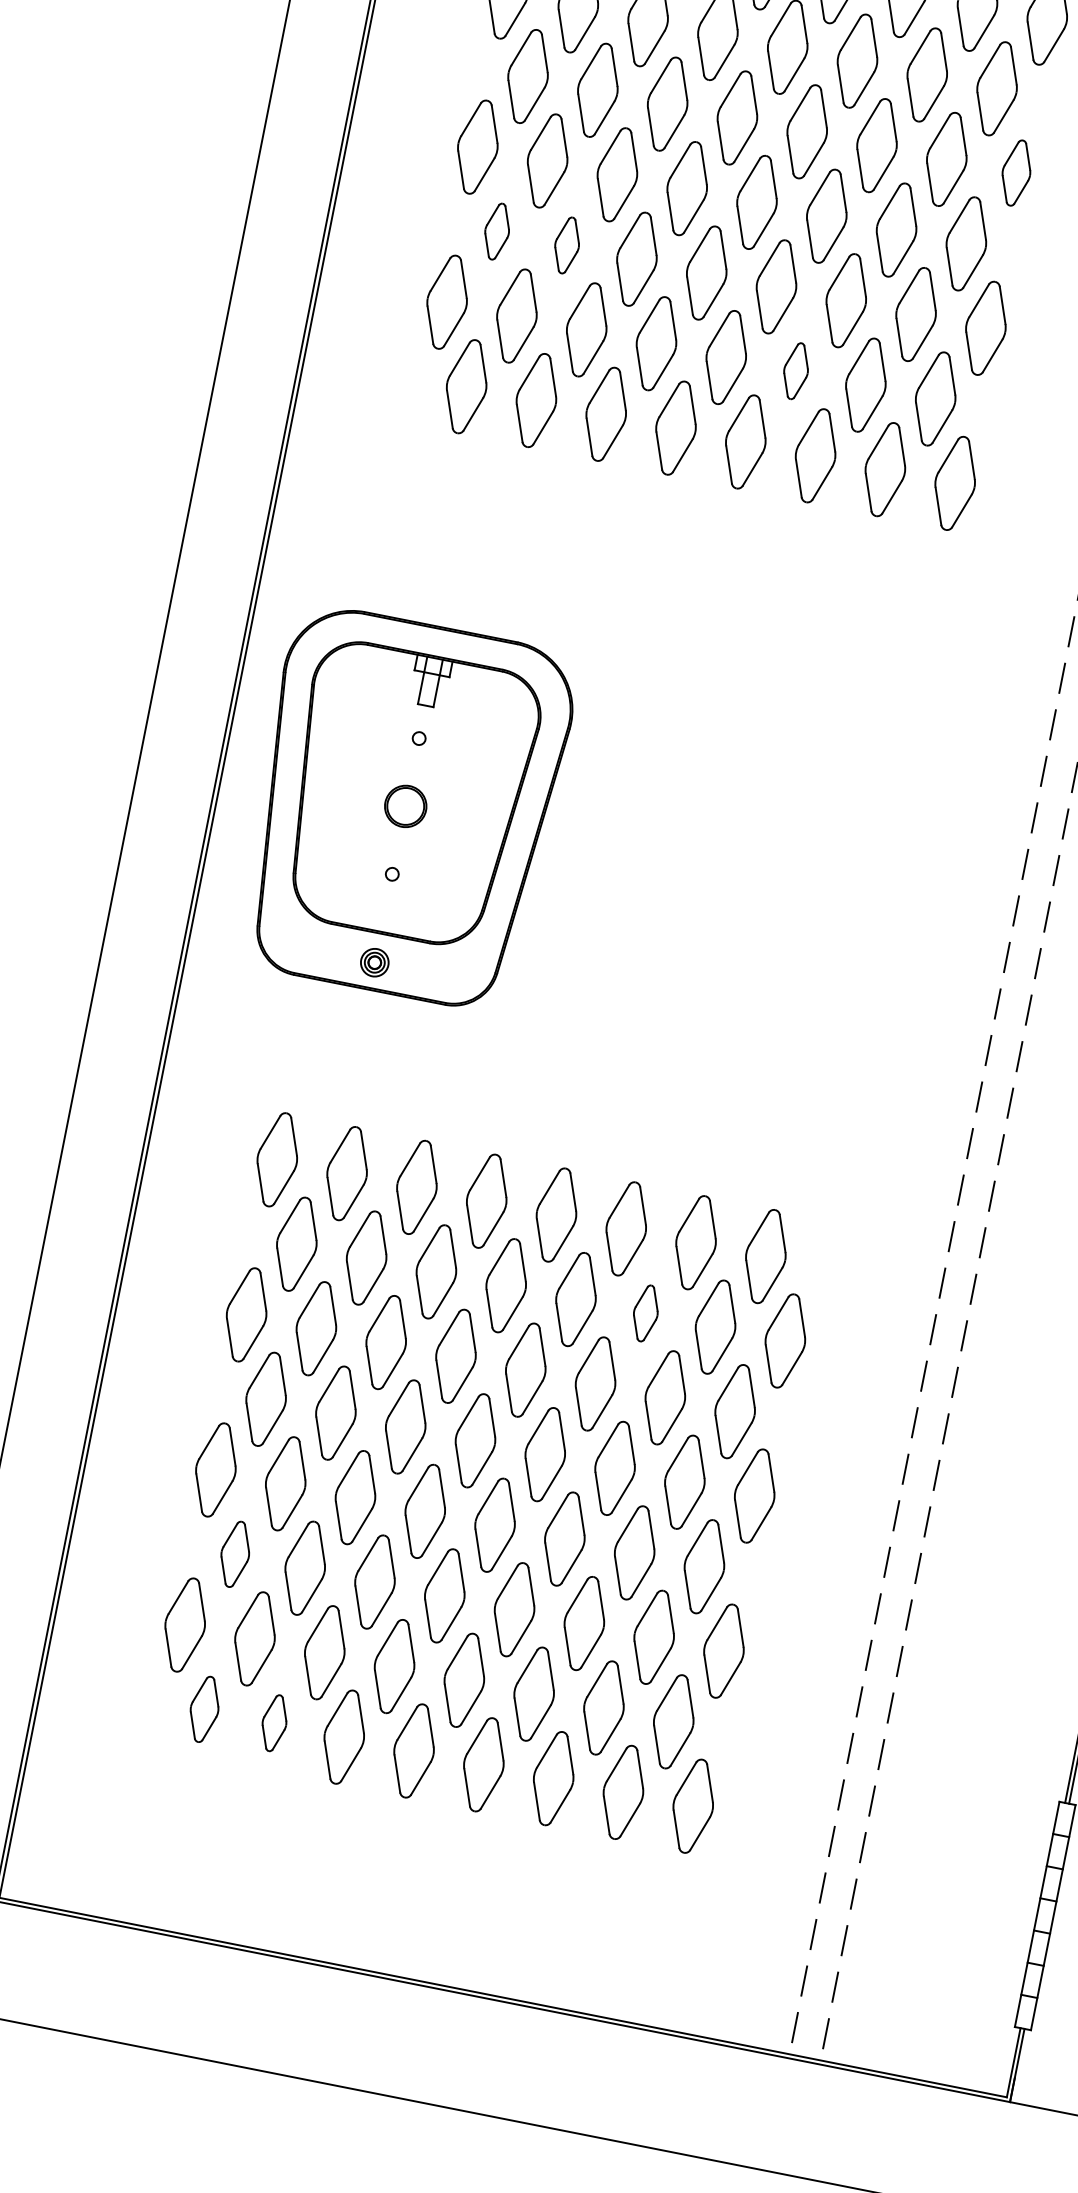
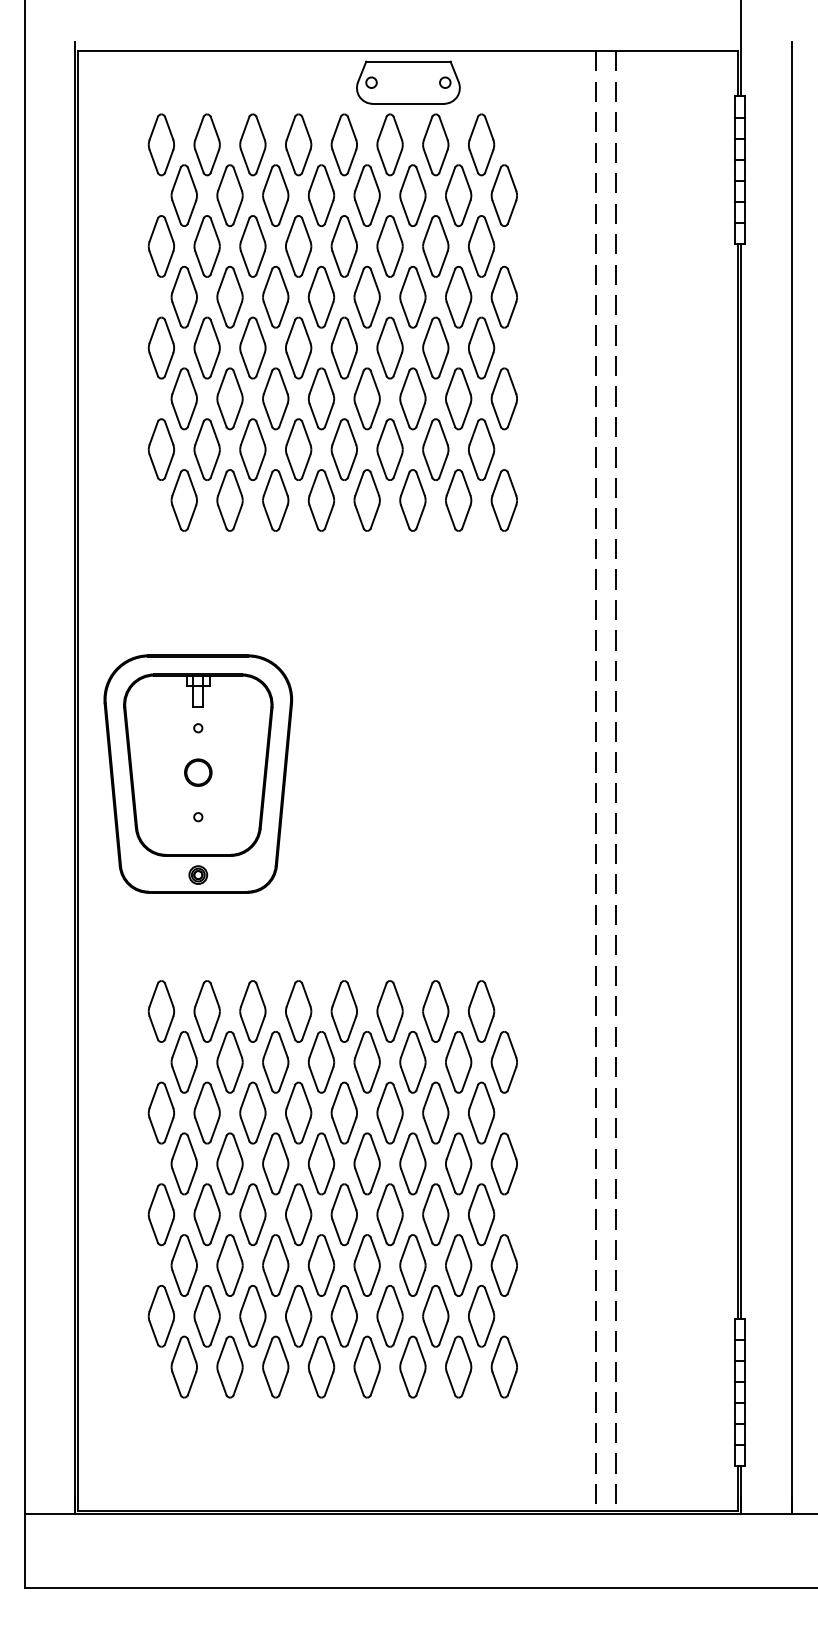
part: (1015, 171) -> (503, 296), size x1.43
part: (496, 230) -> (183, 398), size x1.67
part: (566, 244) -> (229, 398), size x1.67
part: (795, 370) -> (389, 449), size x1.67
part: (645, 1313) -> (412, 1062), size x1.67
part: (234, 1554) -> (183, 1265), size x1.43
part: (203, 1708) -> (183, 1366), size x1.43
part: (273, 1722) -> (229, 1366), size x1.67

